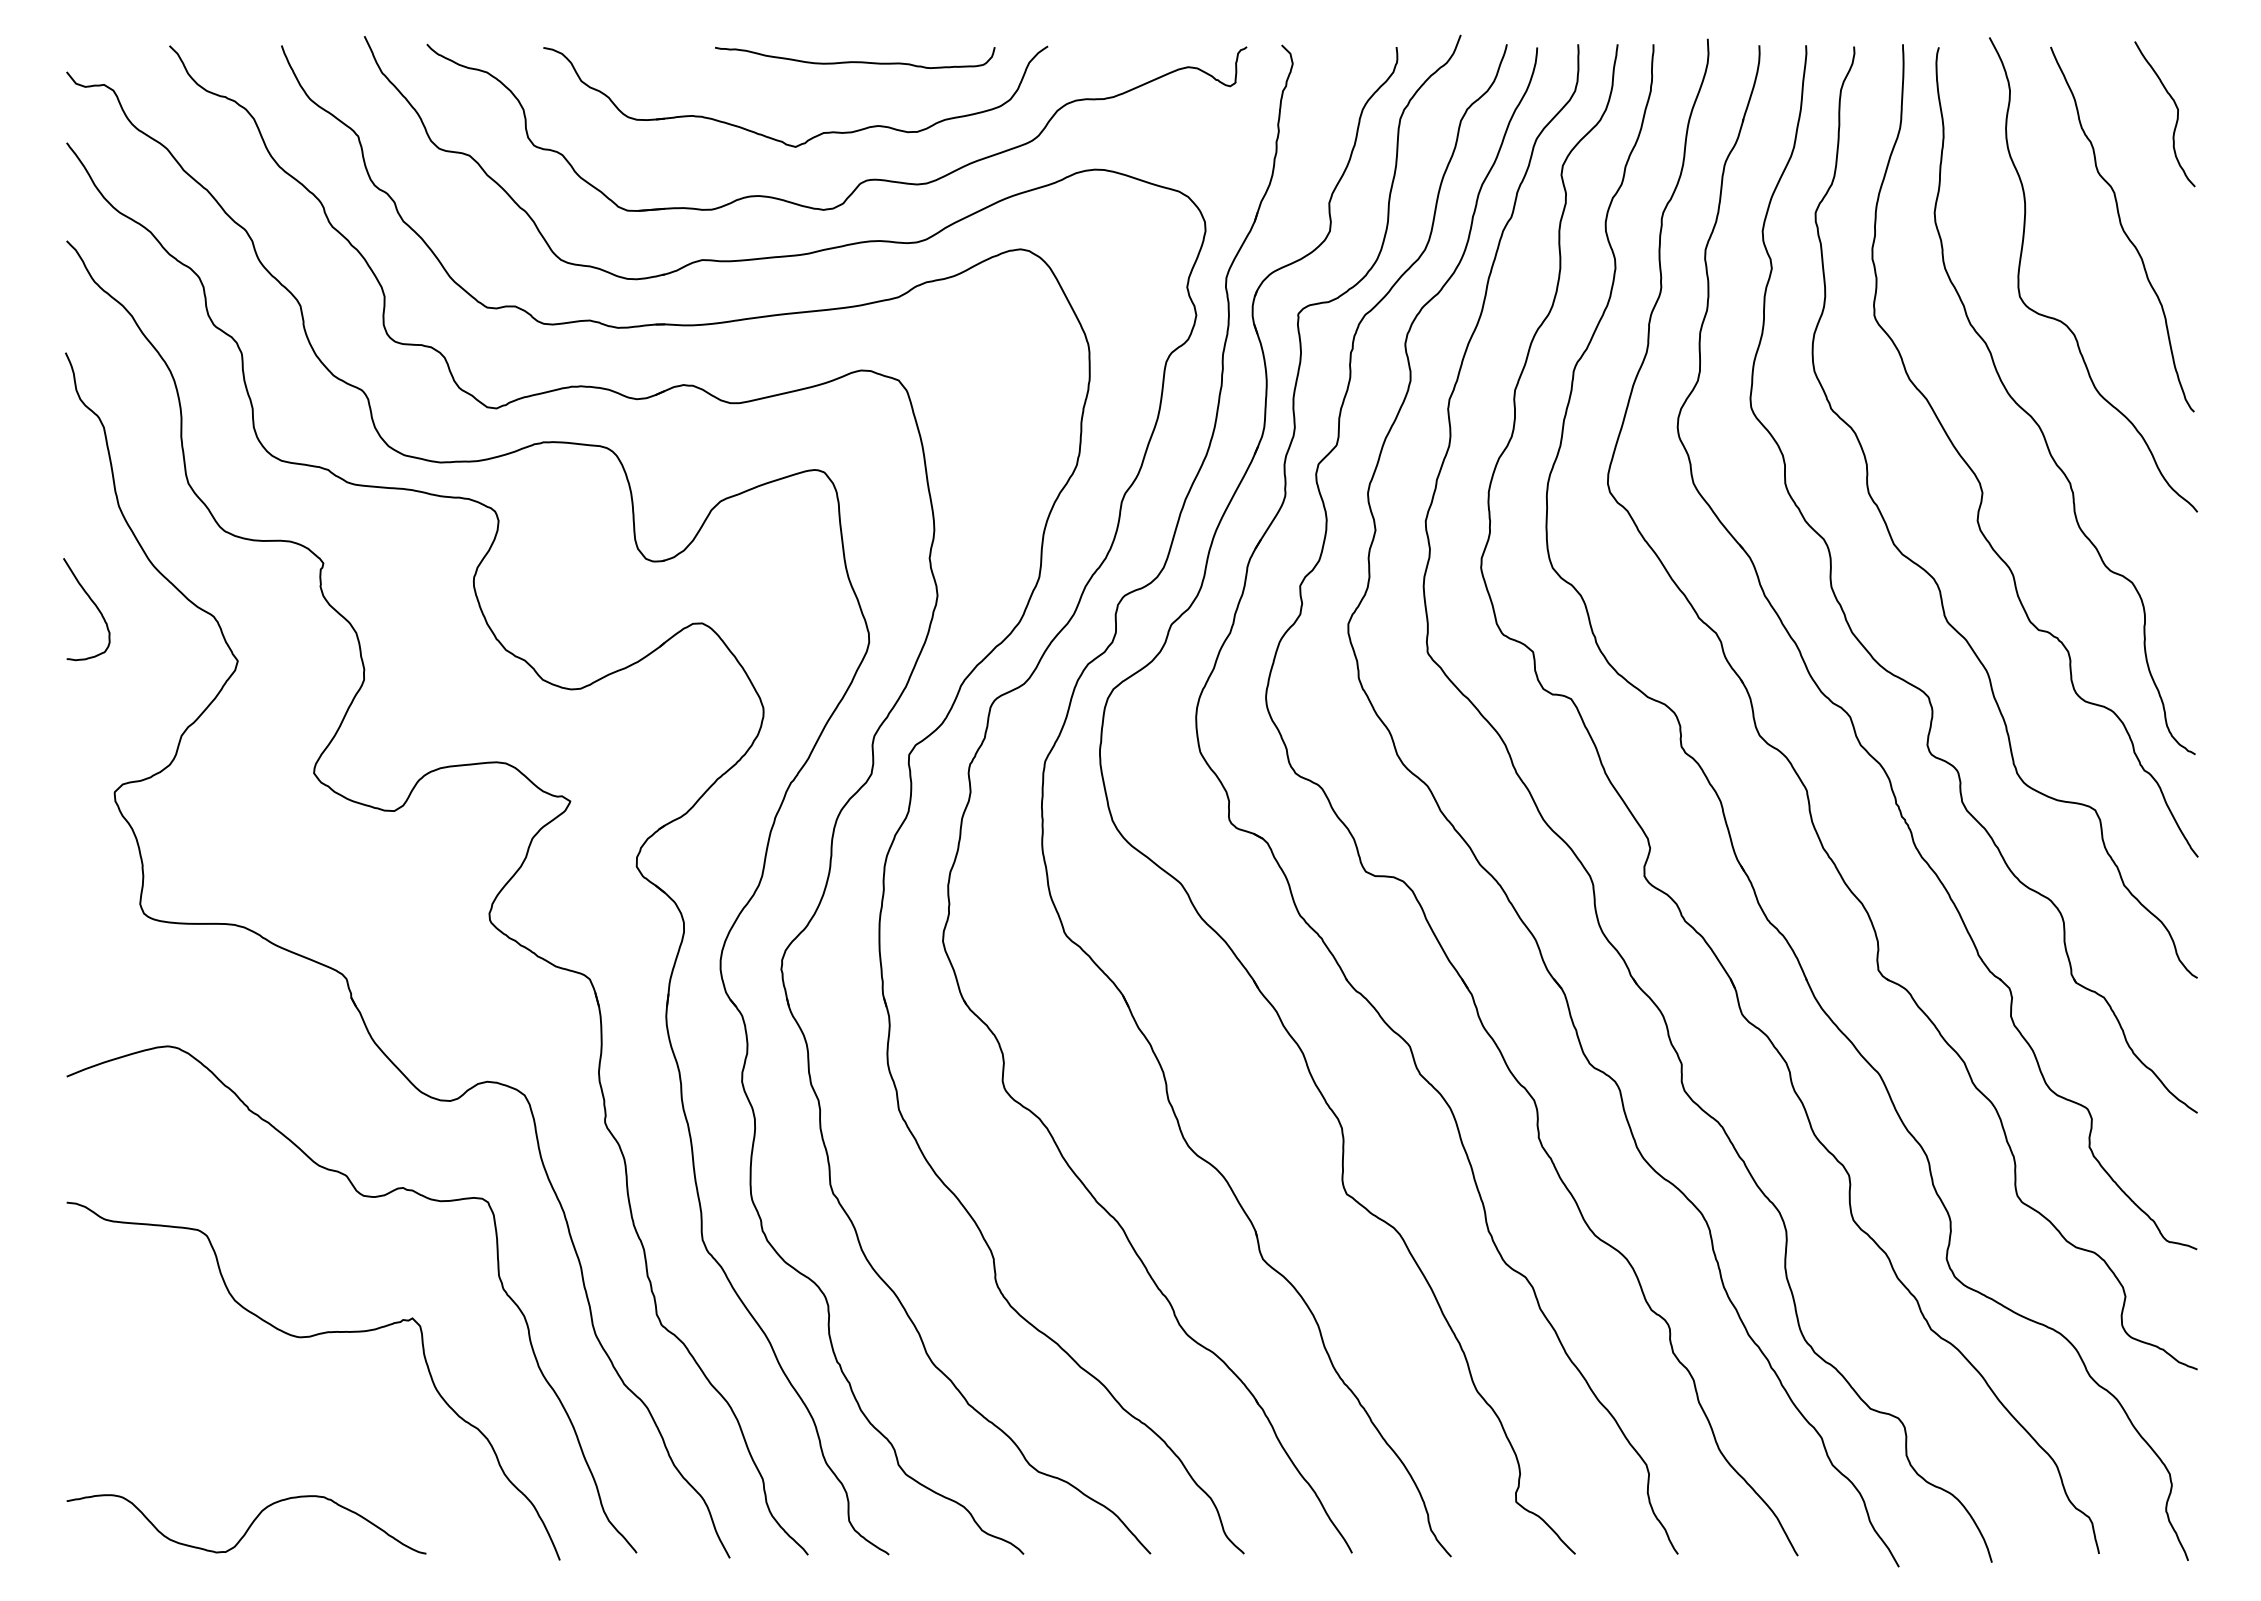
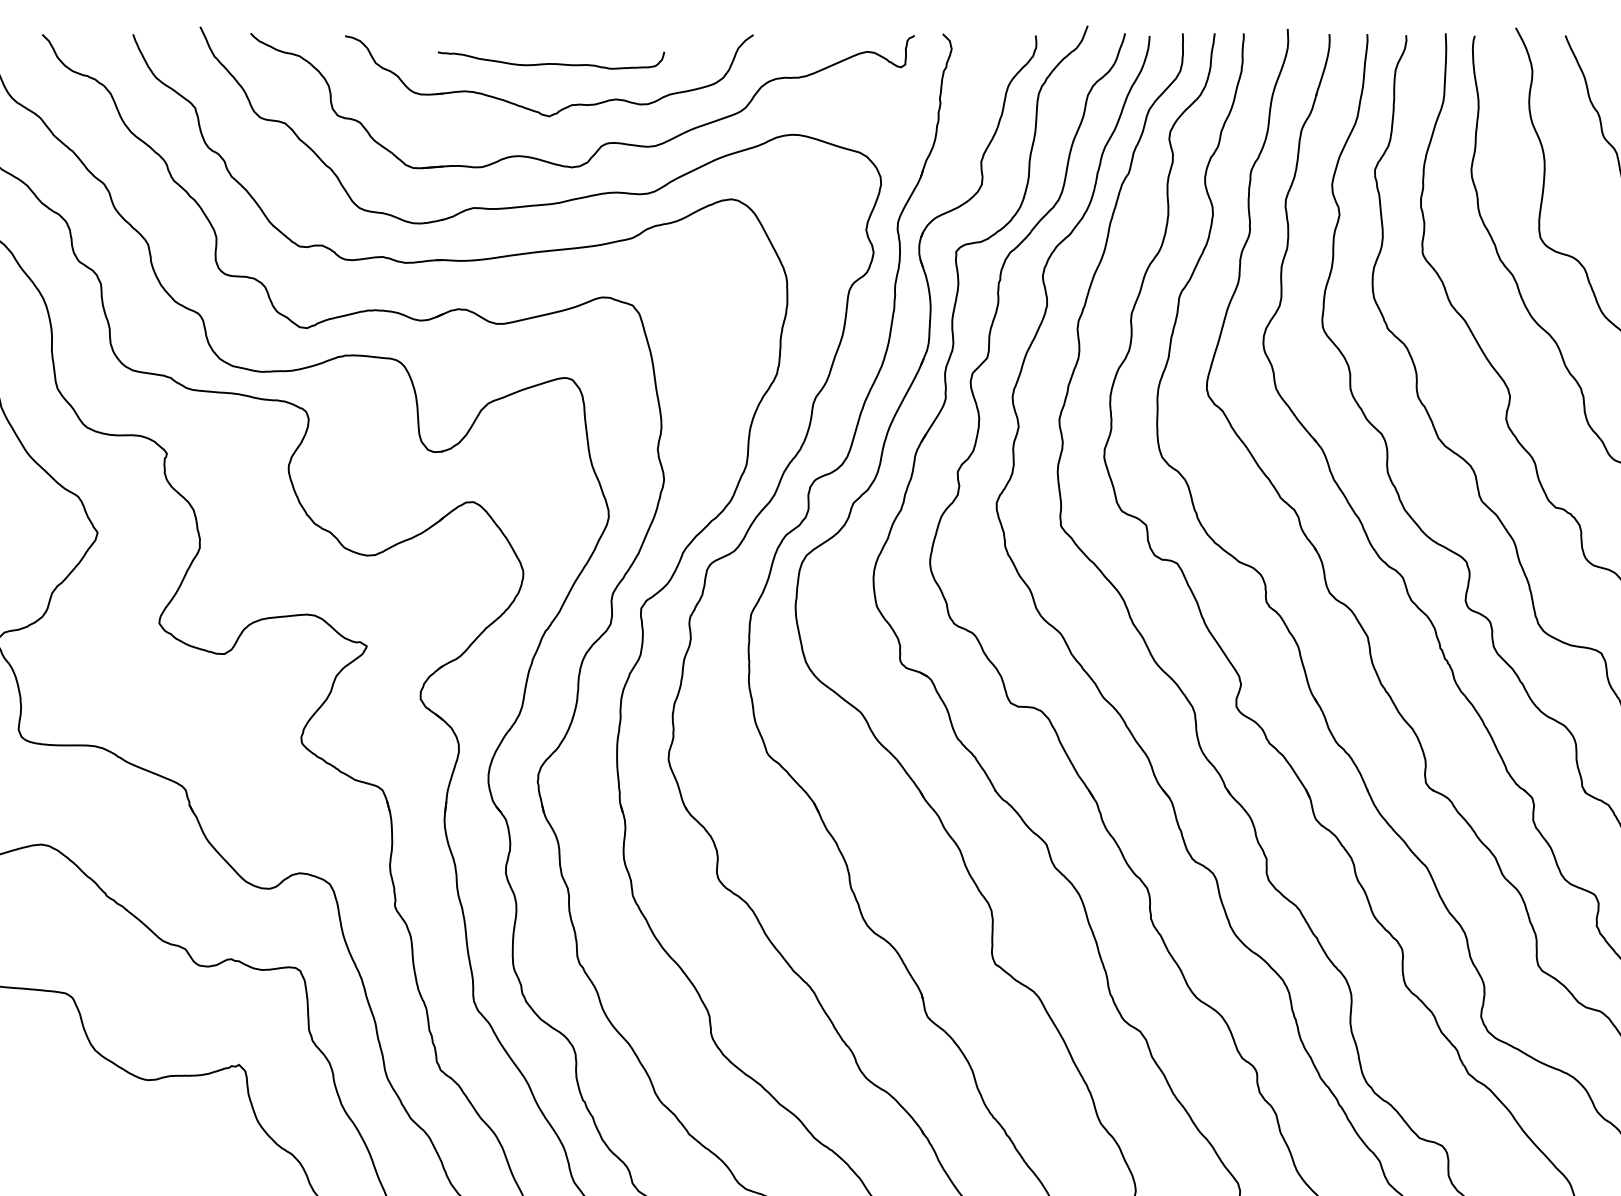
curve: (855, 61) -> (551, 63), moved

